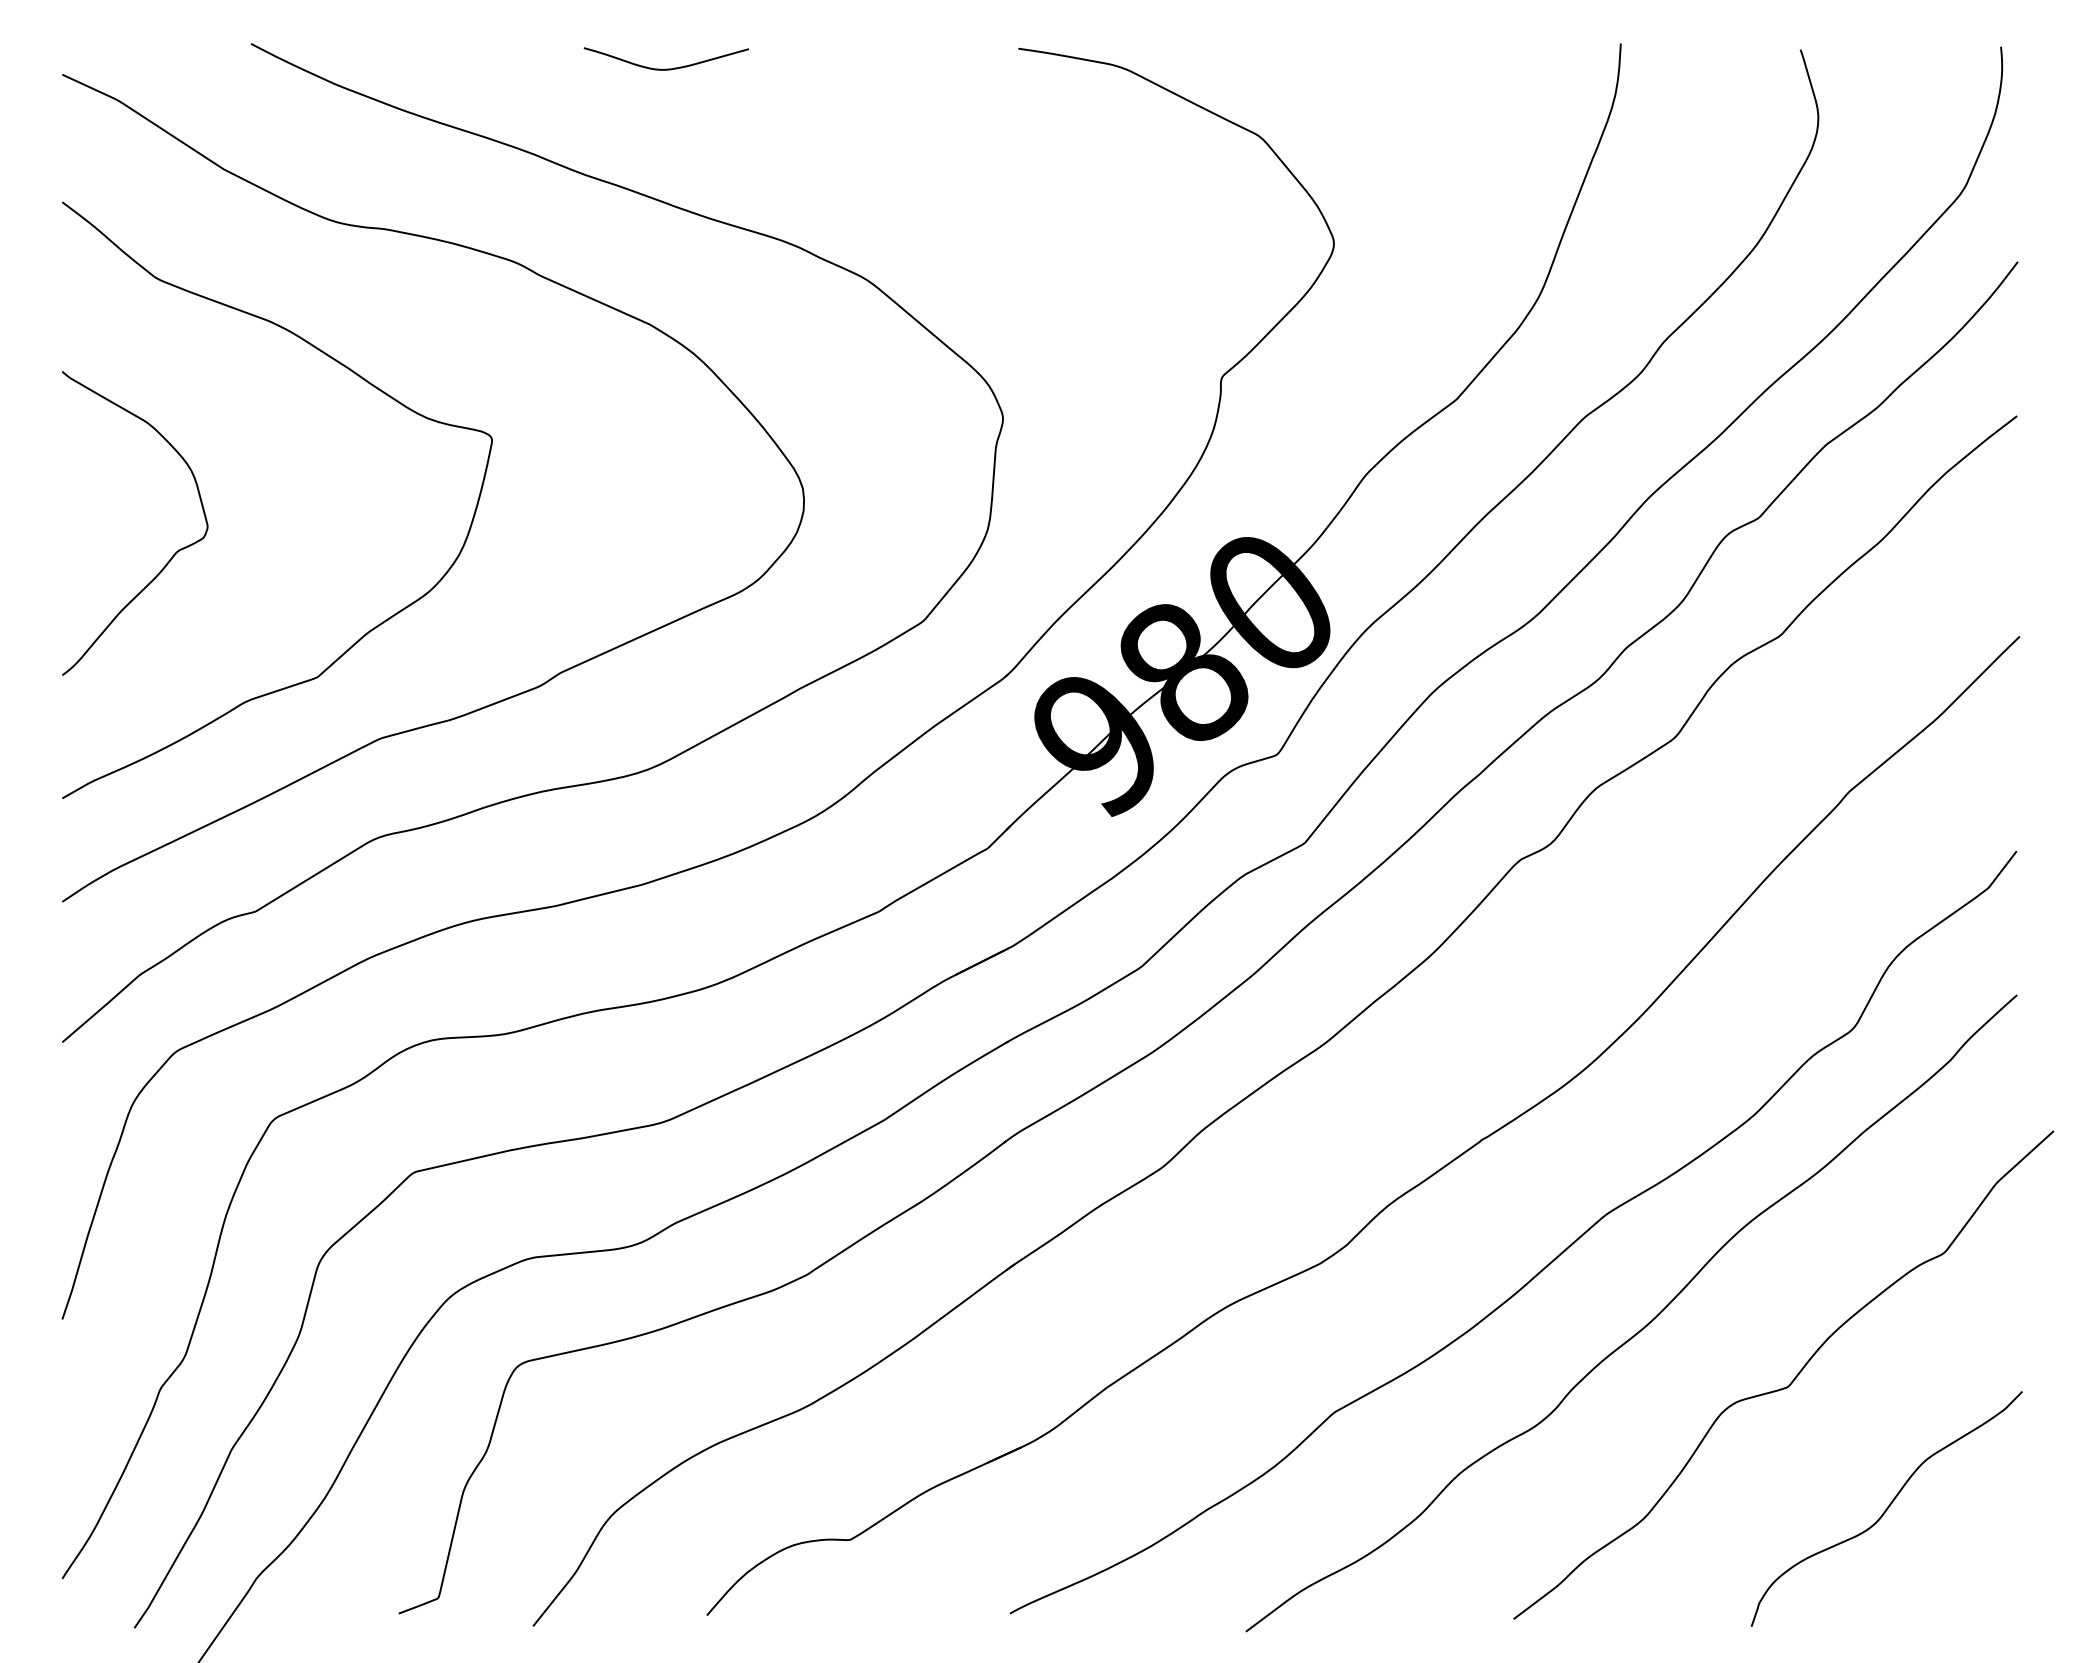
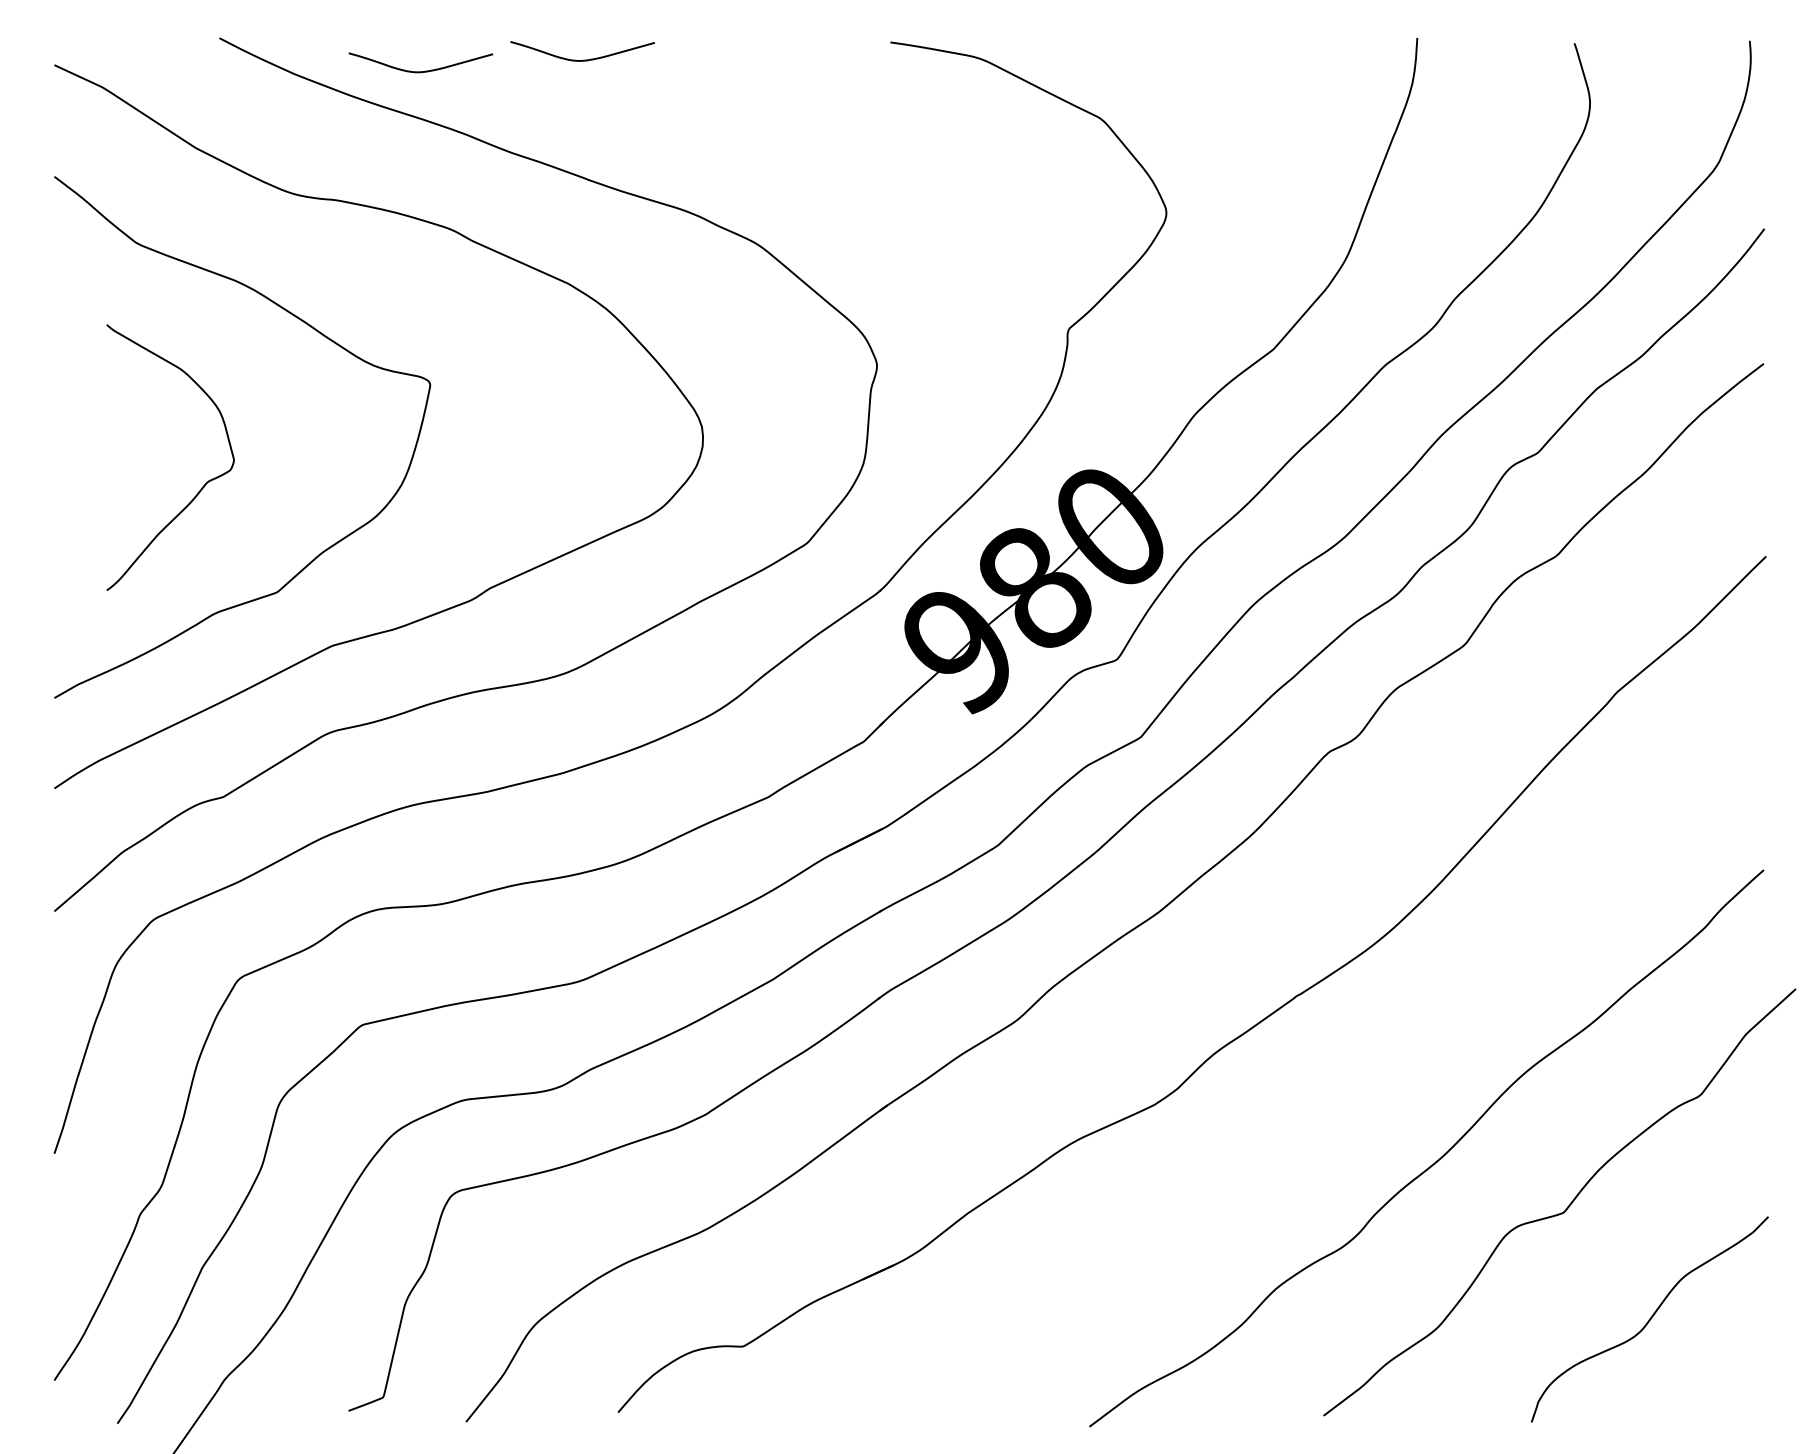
curve: (480, 81) -> (420, 71), added
curve: (172, 555) -> (203, 485), moved
curve: (1542, 1268) -> (1348, 1109), removed

